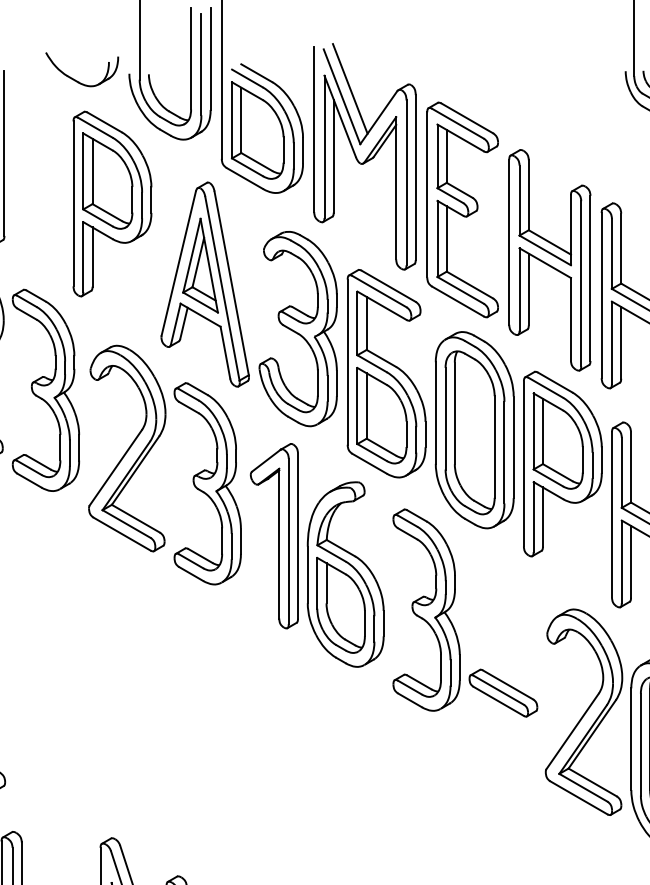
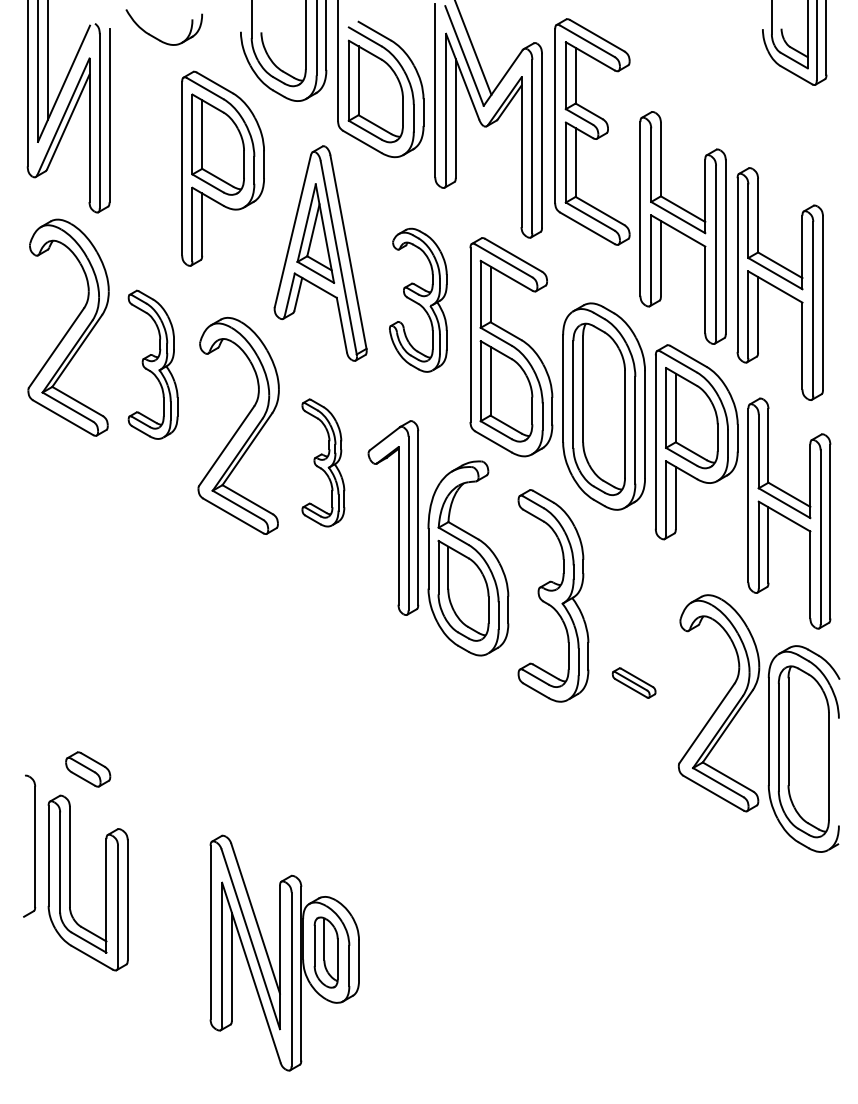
part: (76, 80) -> (158, 38), moved
part: (462, 209) -> (592, 131), moved
part: (297, 329) -> (417, 300), size x0.7
part: (45, 390) -> (152, 364), size x0.7
part: (207, 483) -> (323, 462), size x0.6
part: (502, 692) -> (633, 682), size x0.6

